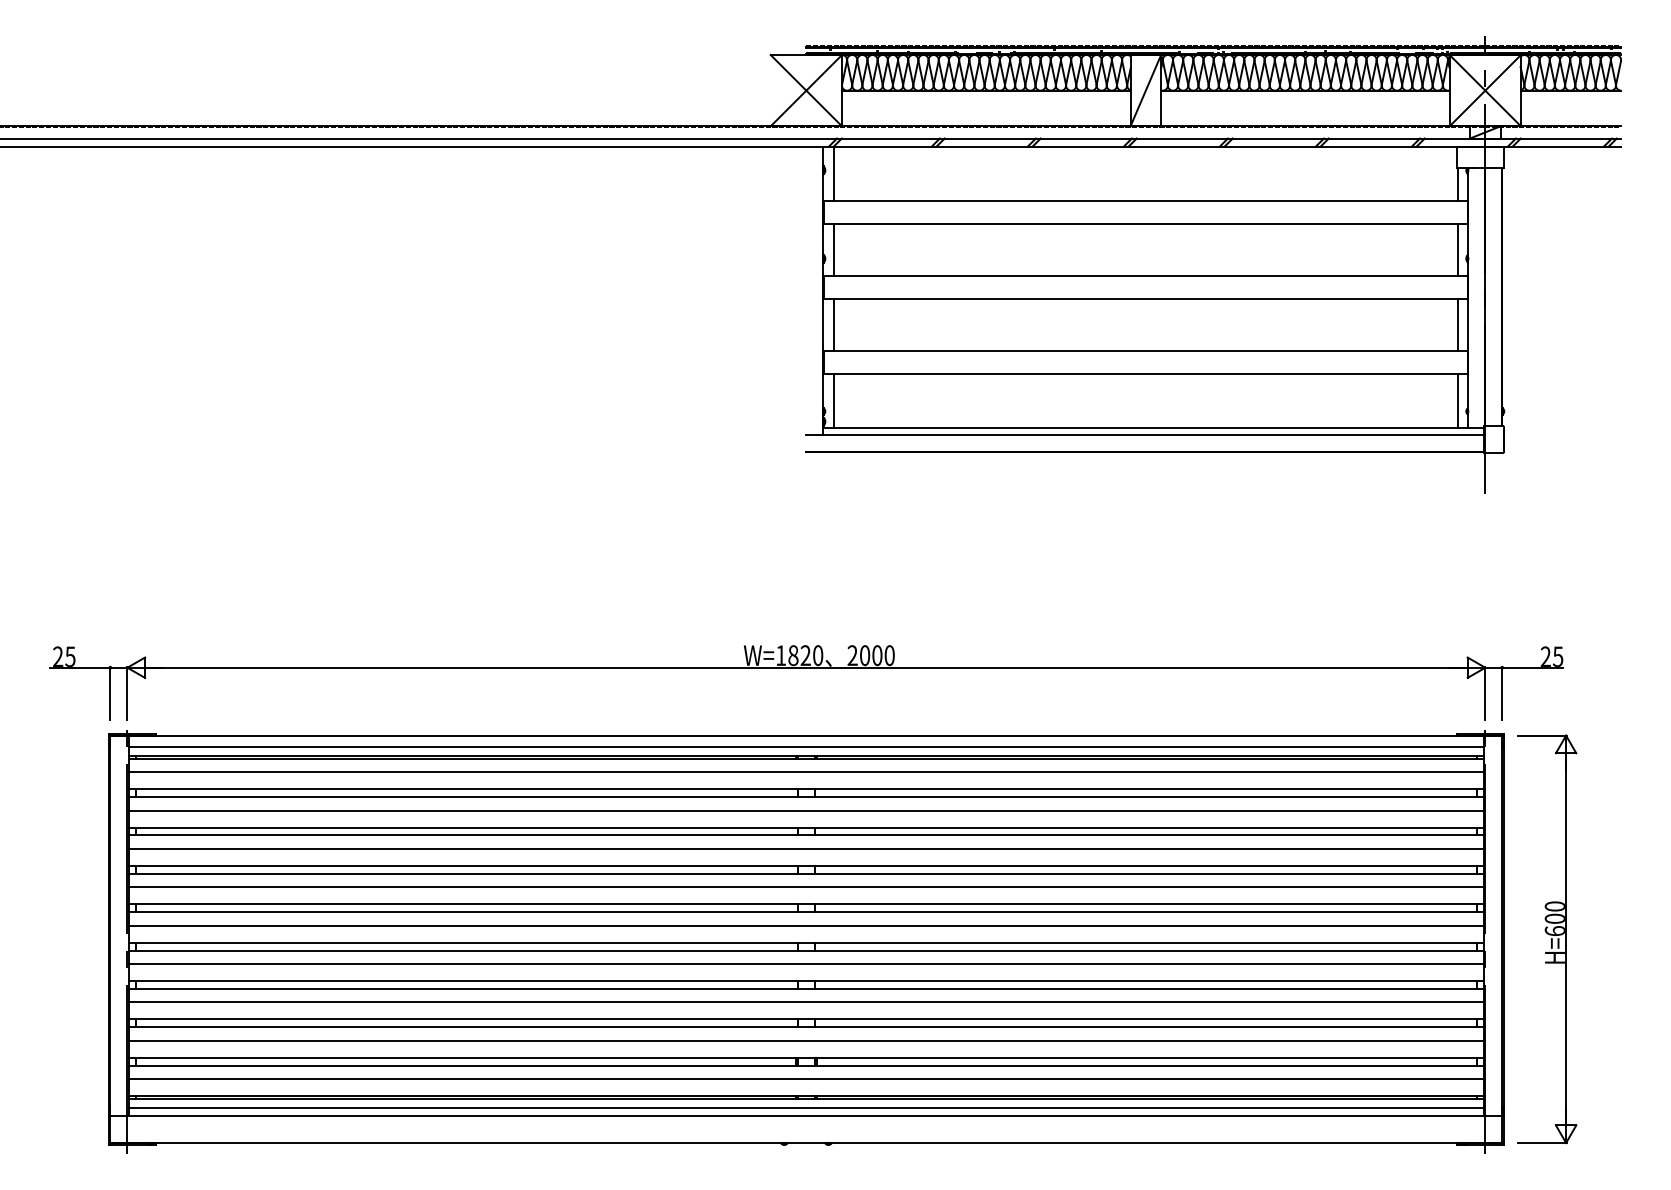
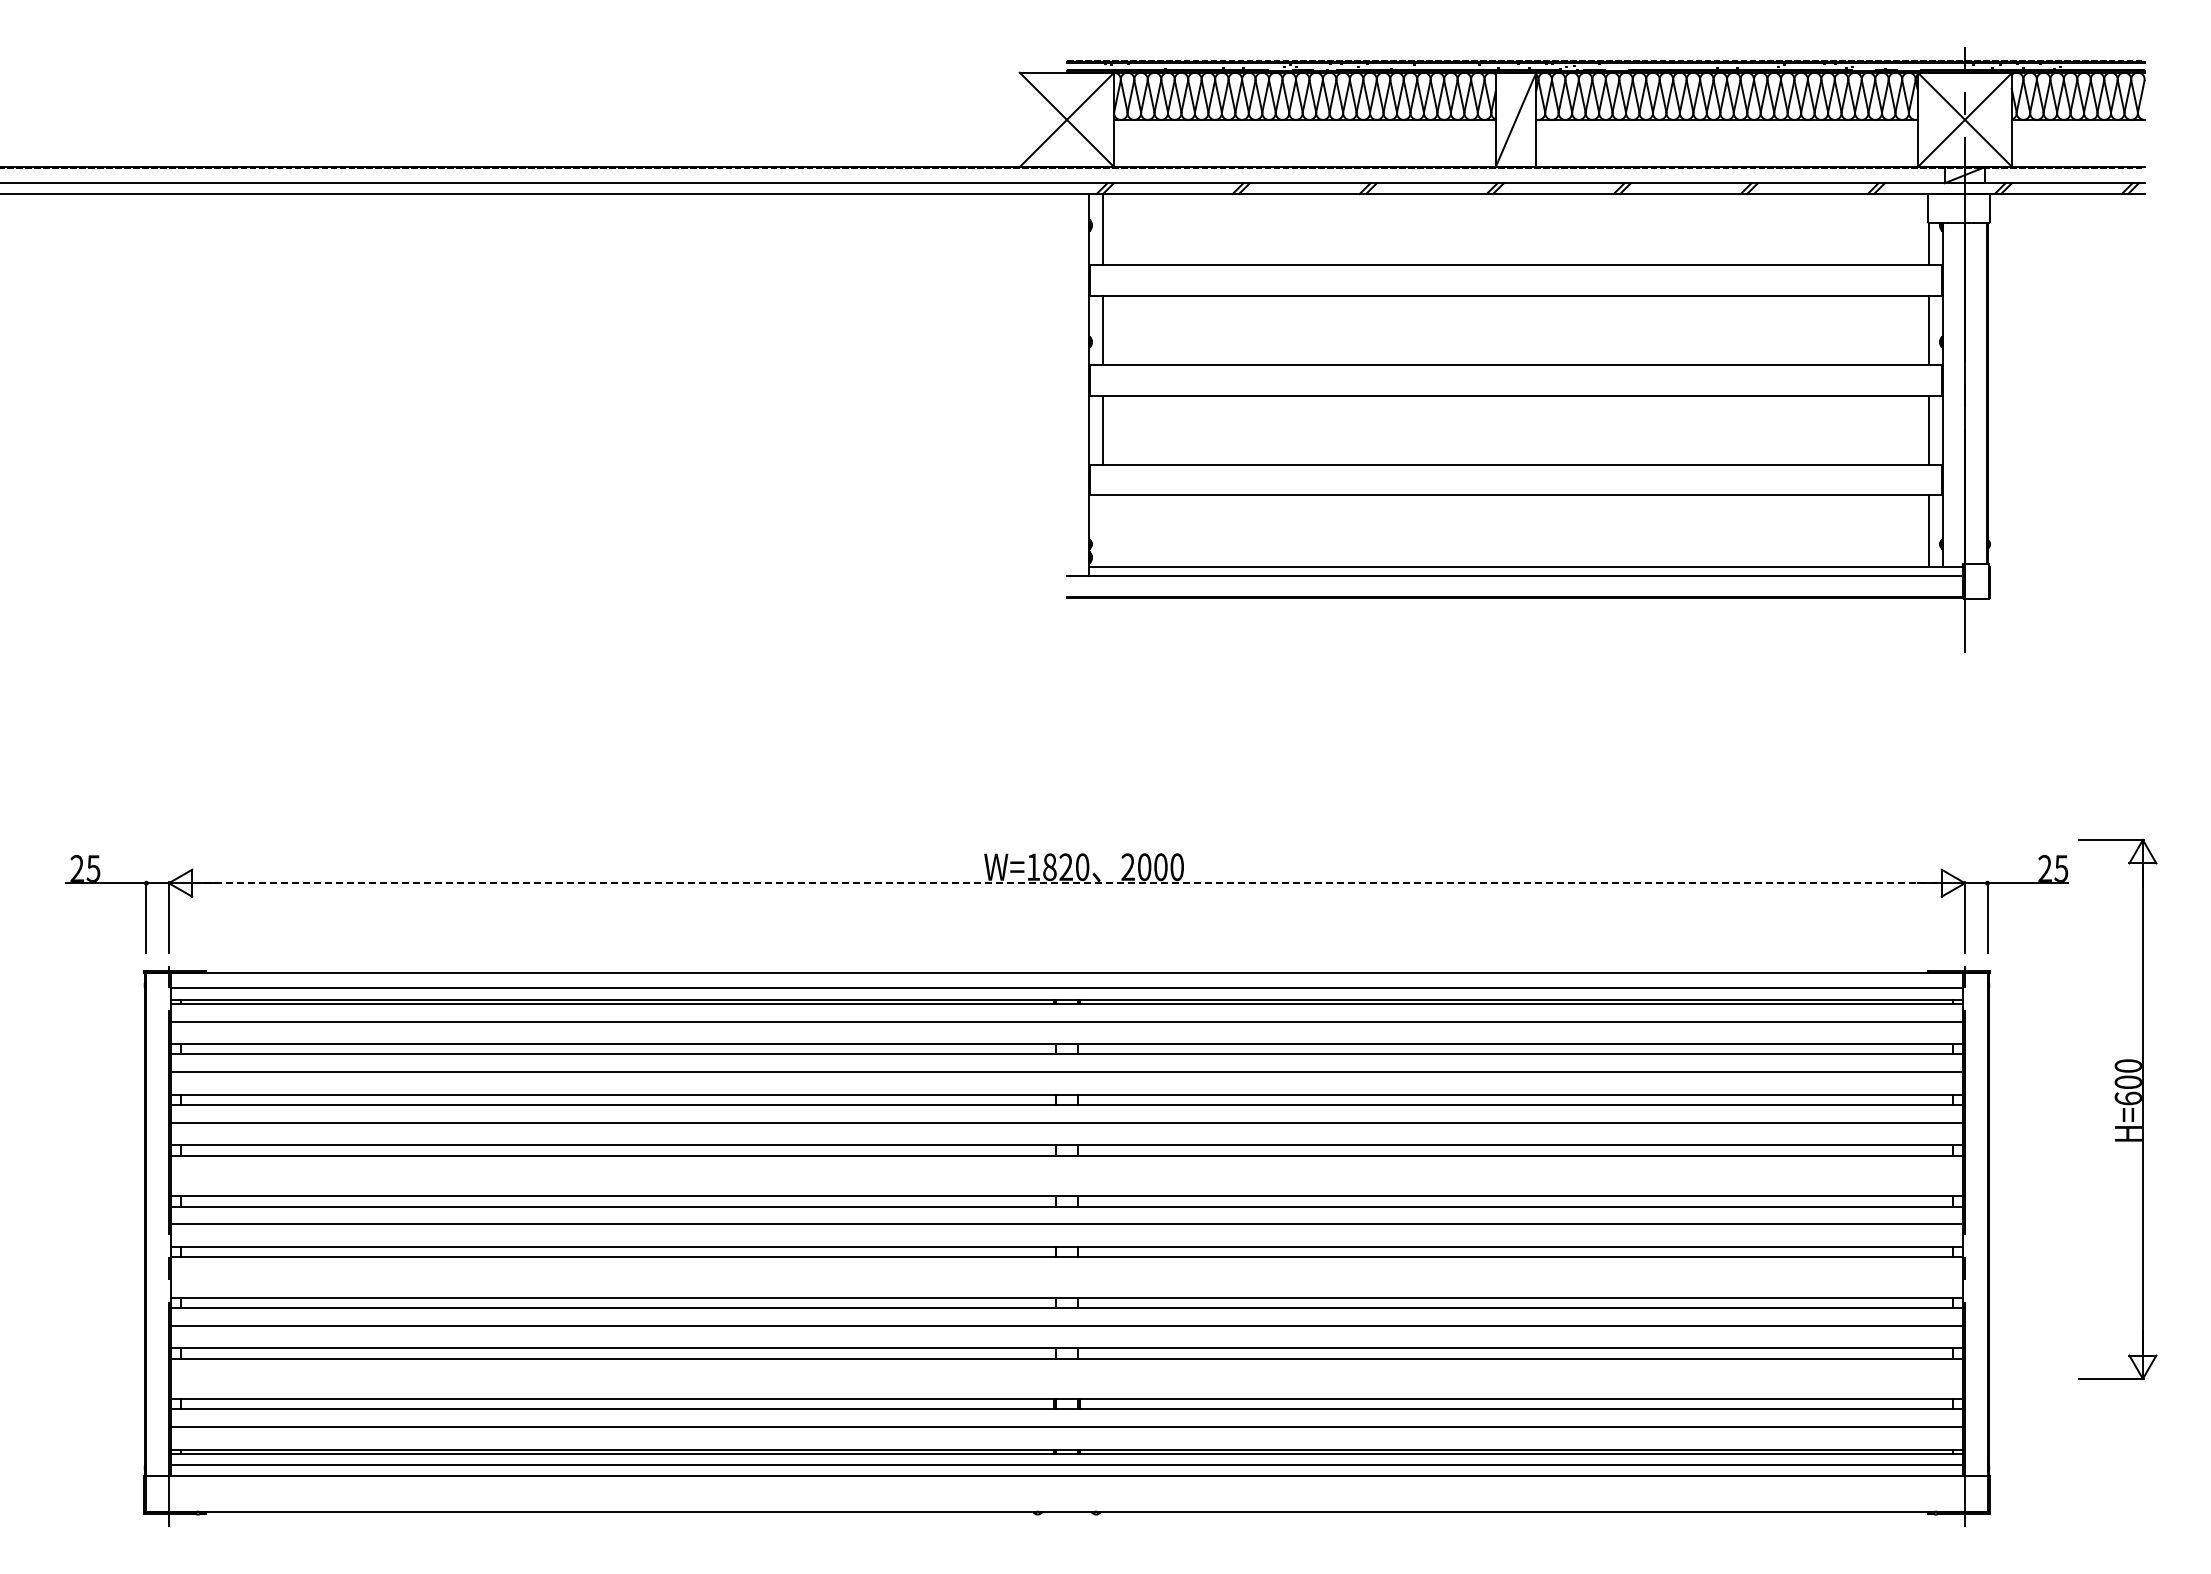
line: (833, 401) -> (1102, 530), removed
line: (806, 667) -> (1066, 883), solid -> dashed
line: (806, 887) -> (1066, 1173), removed
part: (1546, 939) -> (2117, 1109), moved
line: (806, 964) -> (1066, 1275), removed
line: (806, 1040) -> (1066, 1376), removed

